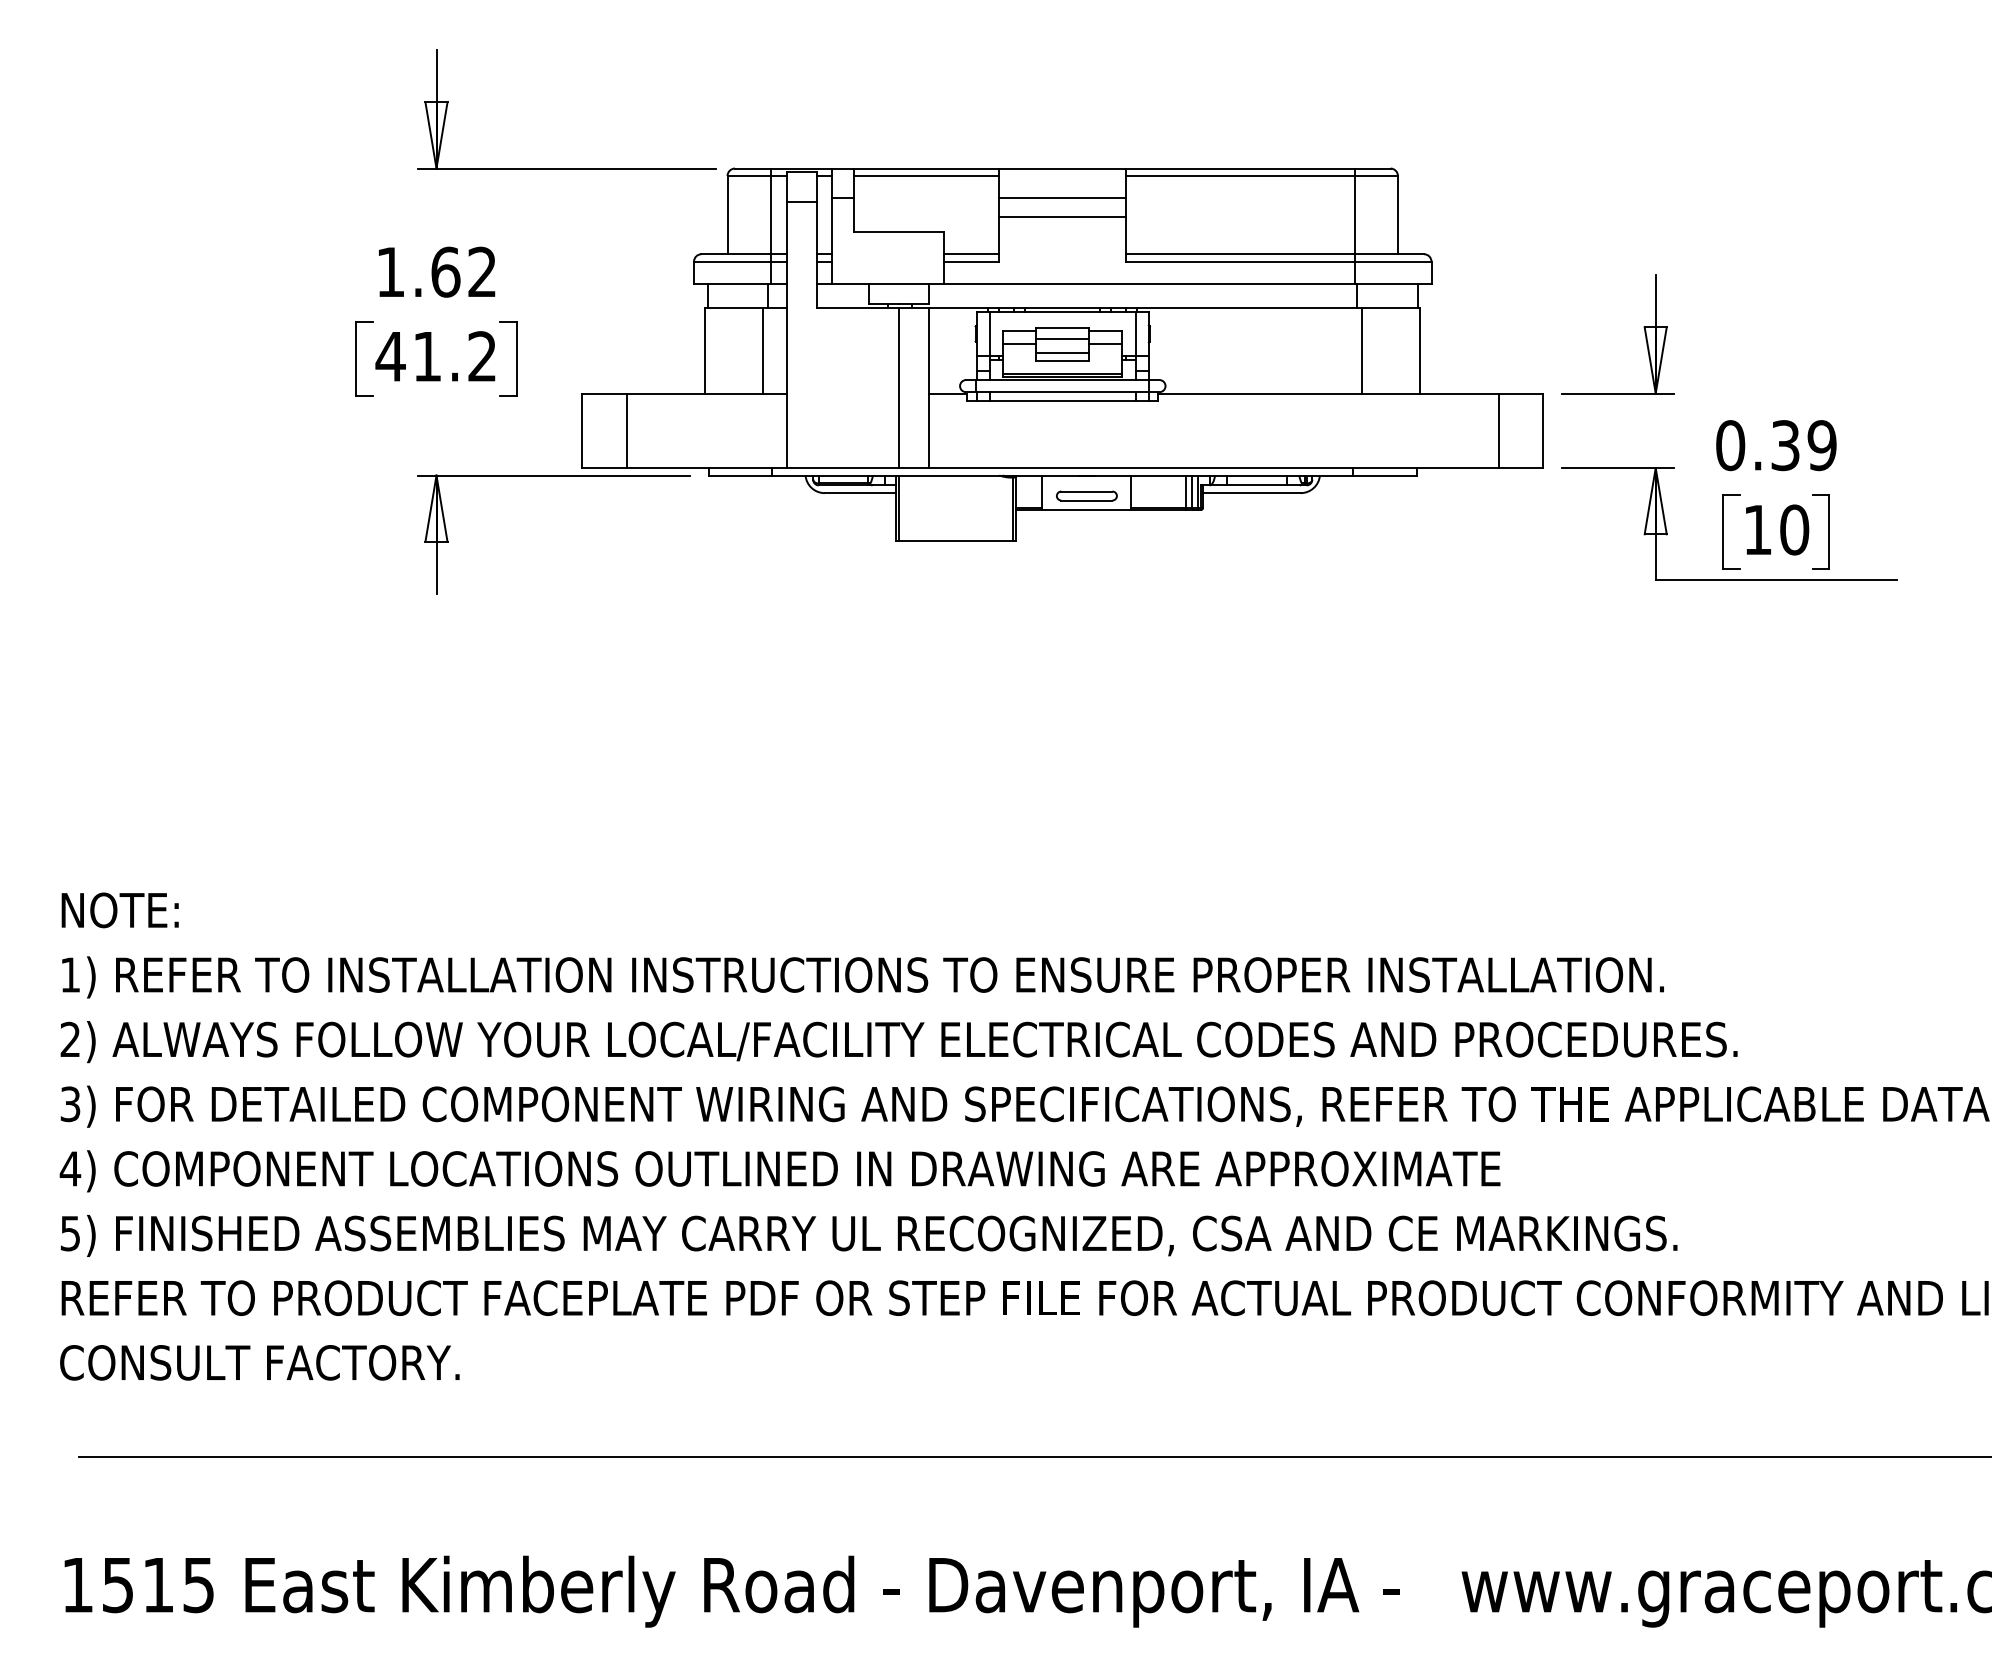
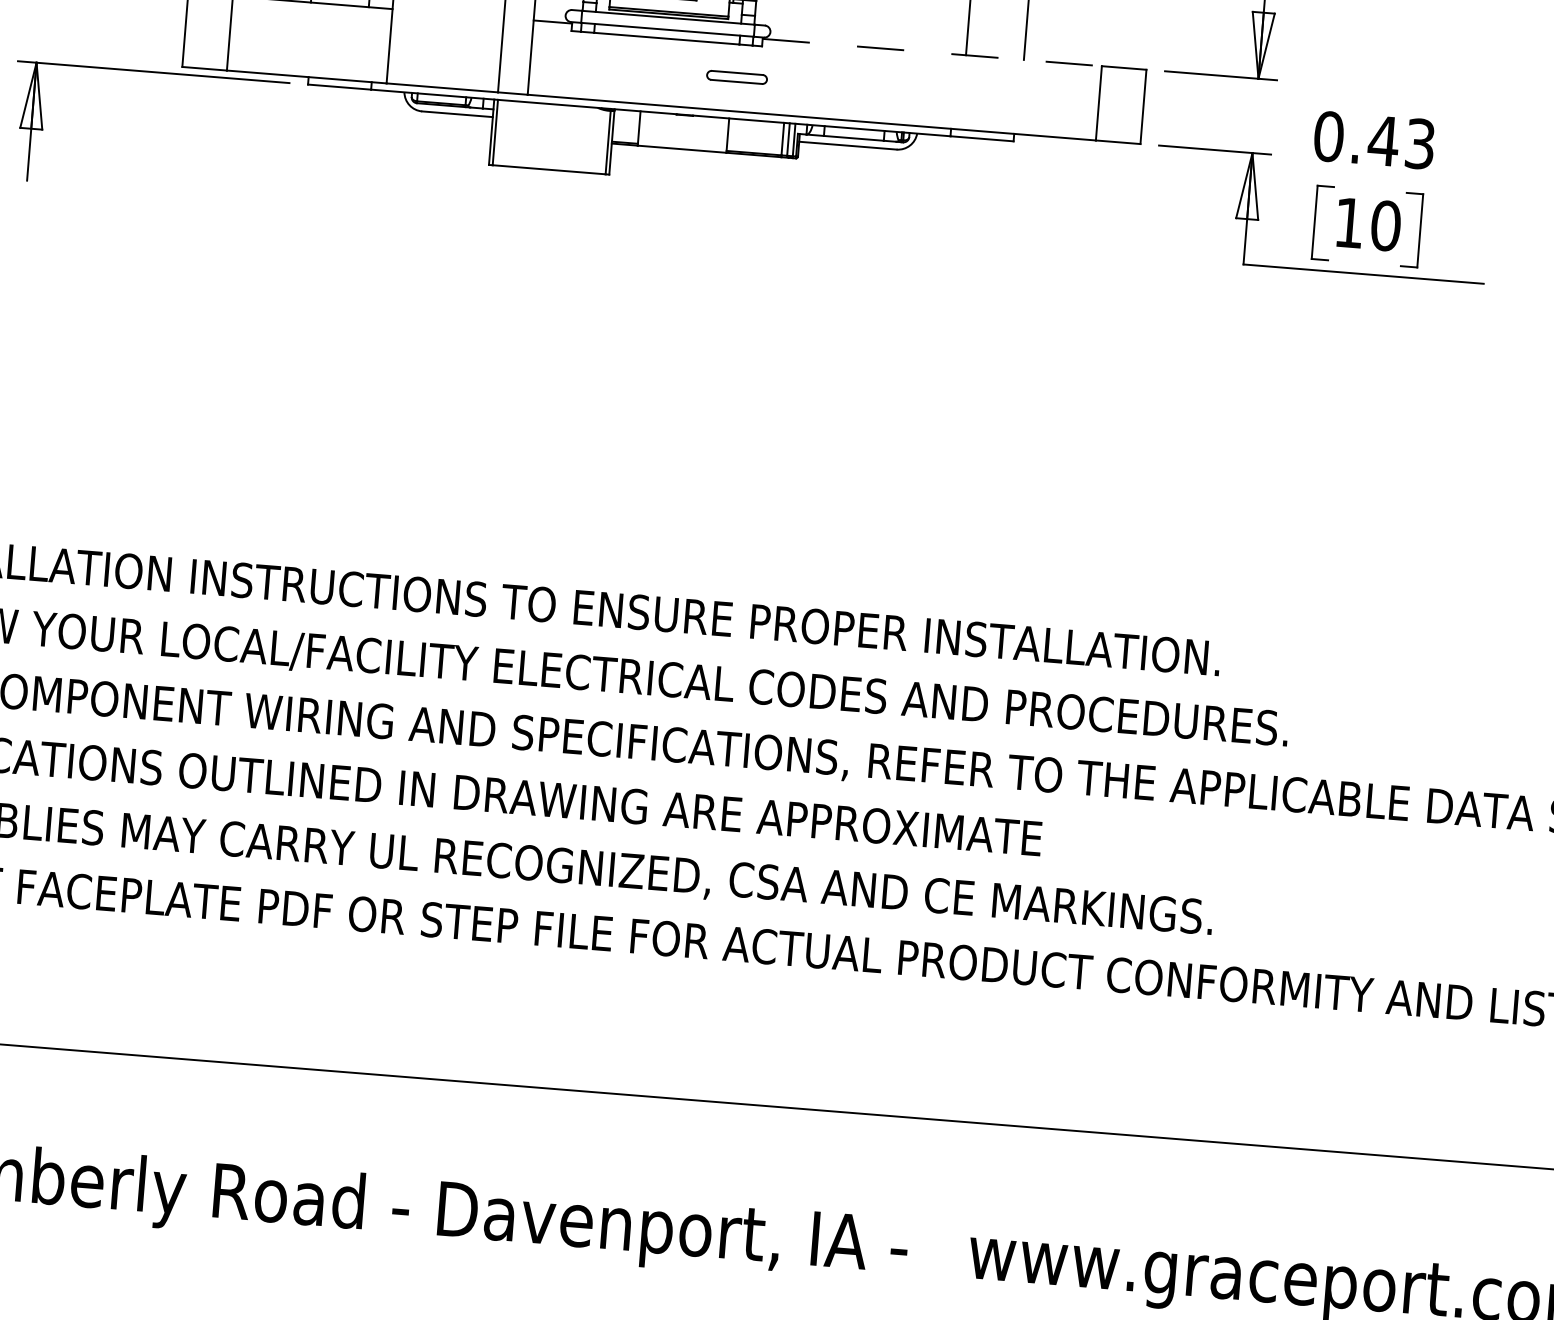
line: (1328, 393) -> (932, 52), solid -> dashed
text: (1803, 445) -> (1401, 142), 0.39 -> 0.43
part: (1086, 495) -> (736, 76), moved

